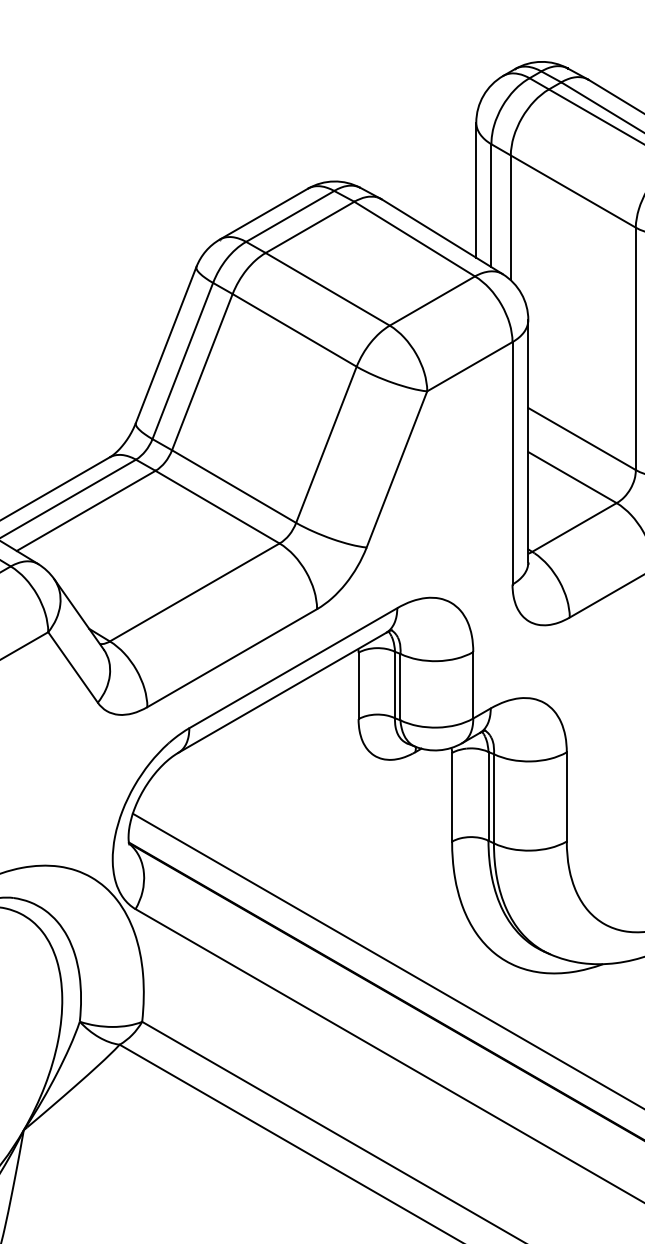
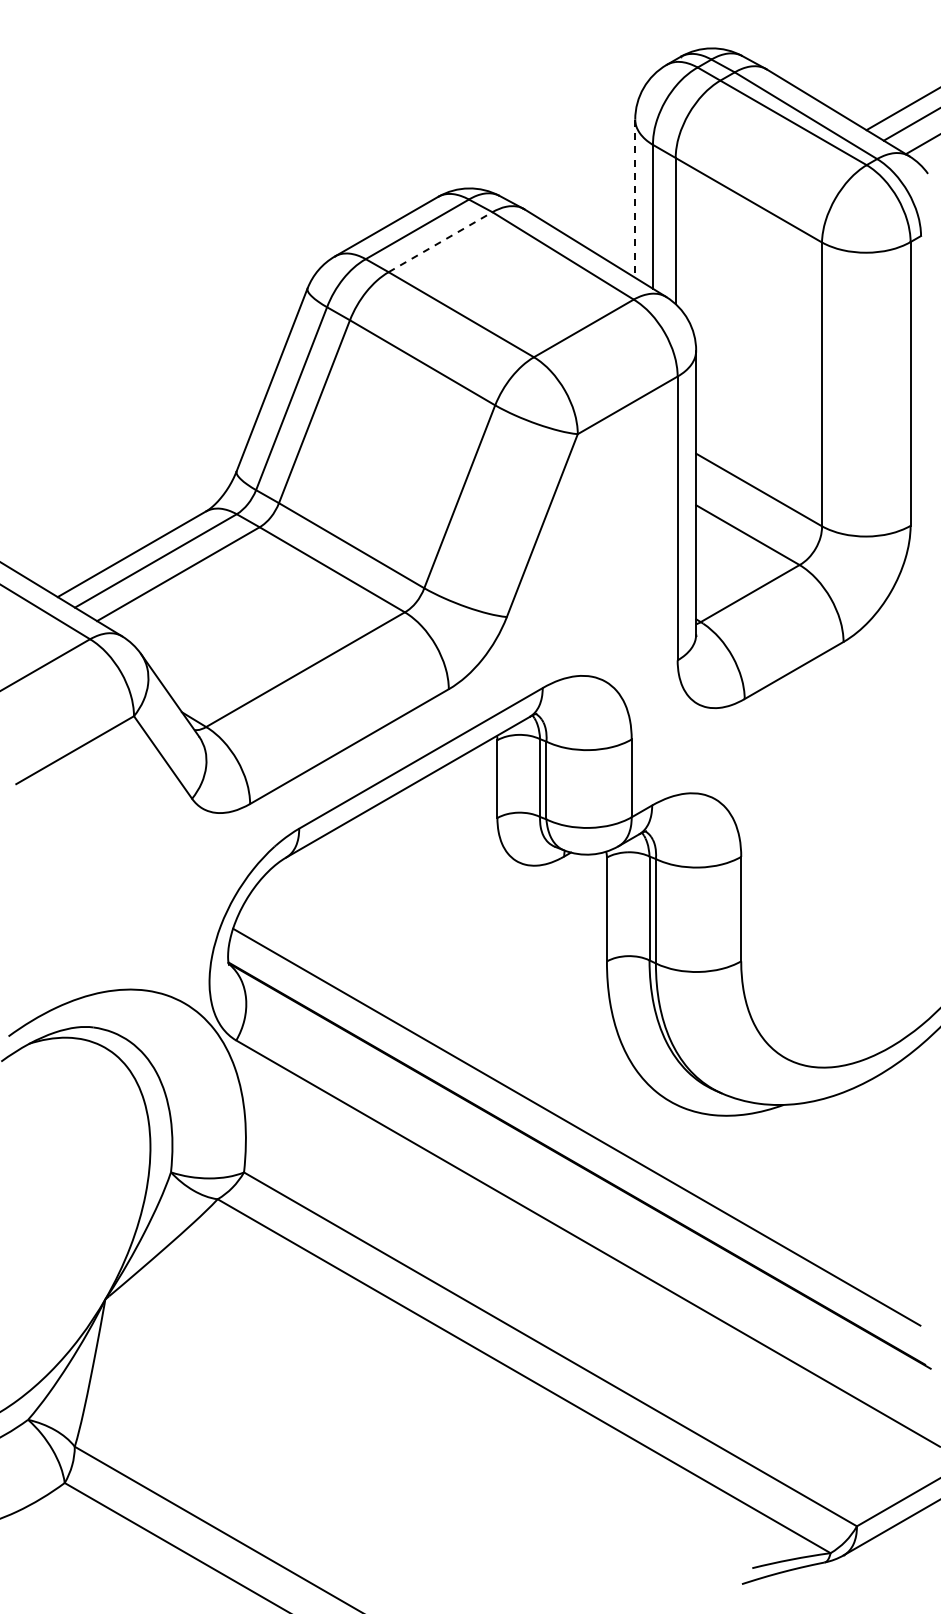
line: (476, 190) -> (635, 199), solid -> dashed
line: (309, 227) -> (440, 242), solid -> dashed

